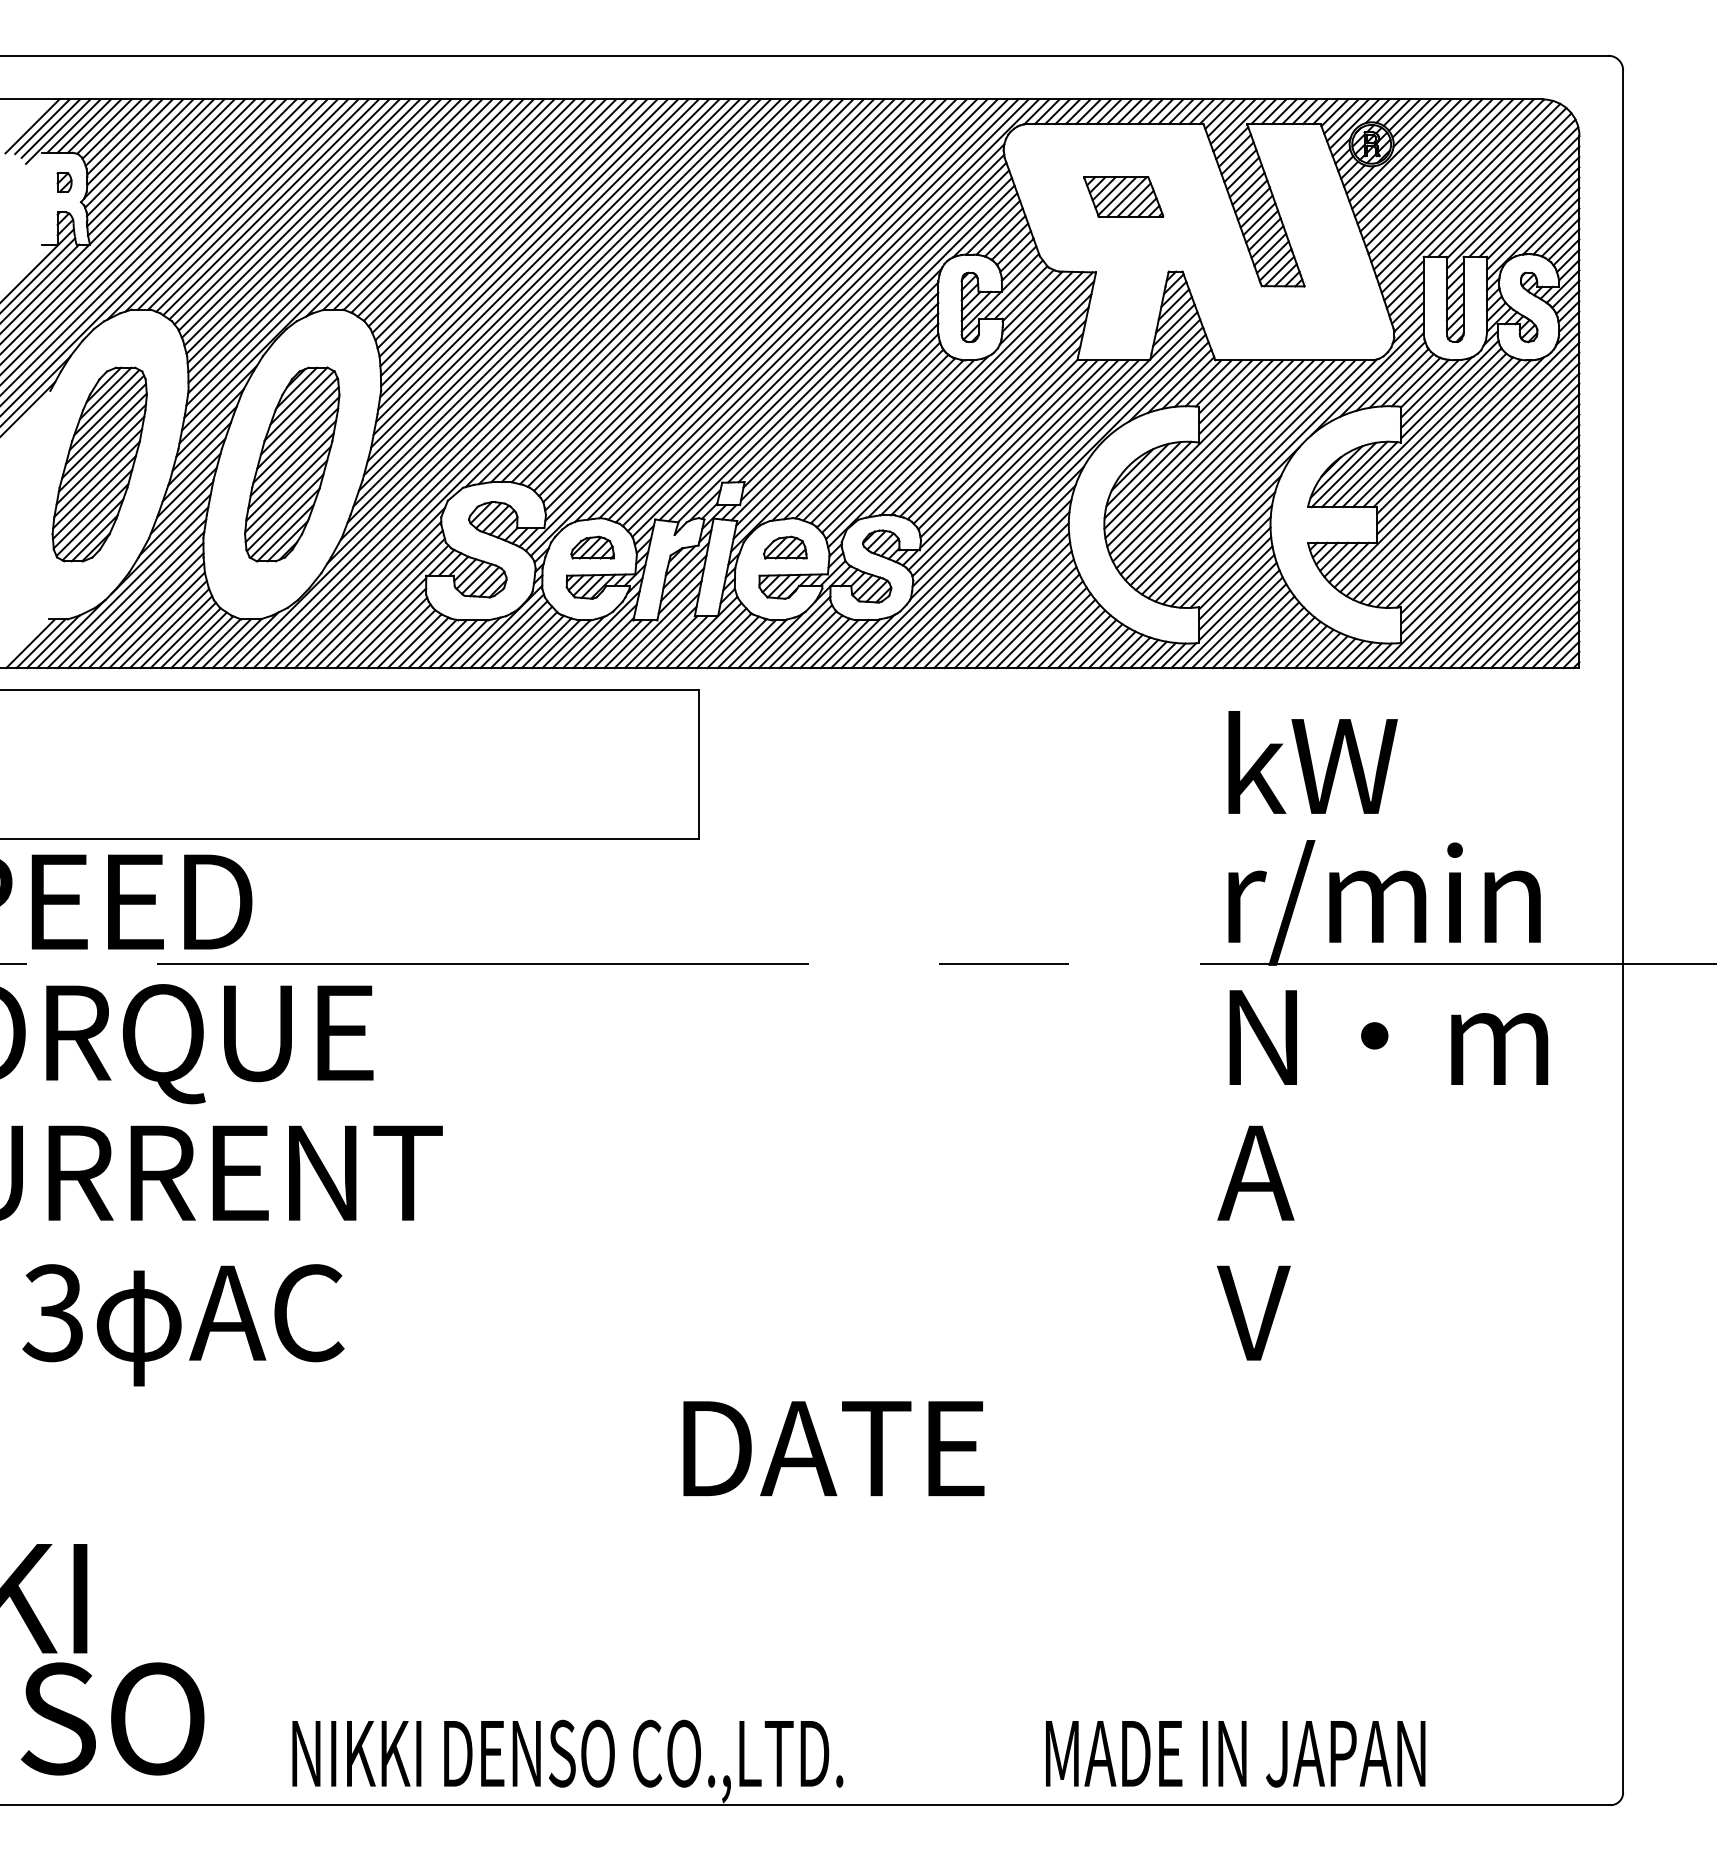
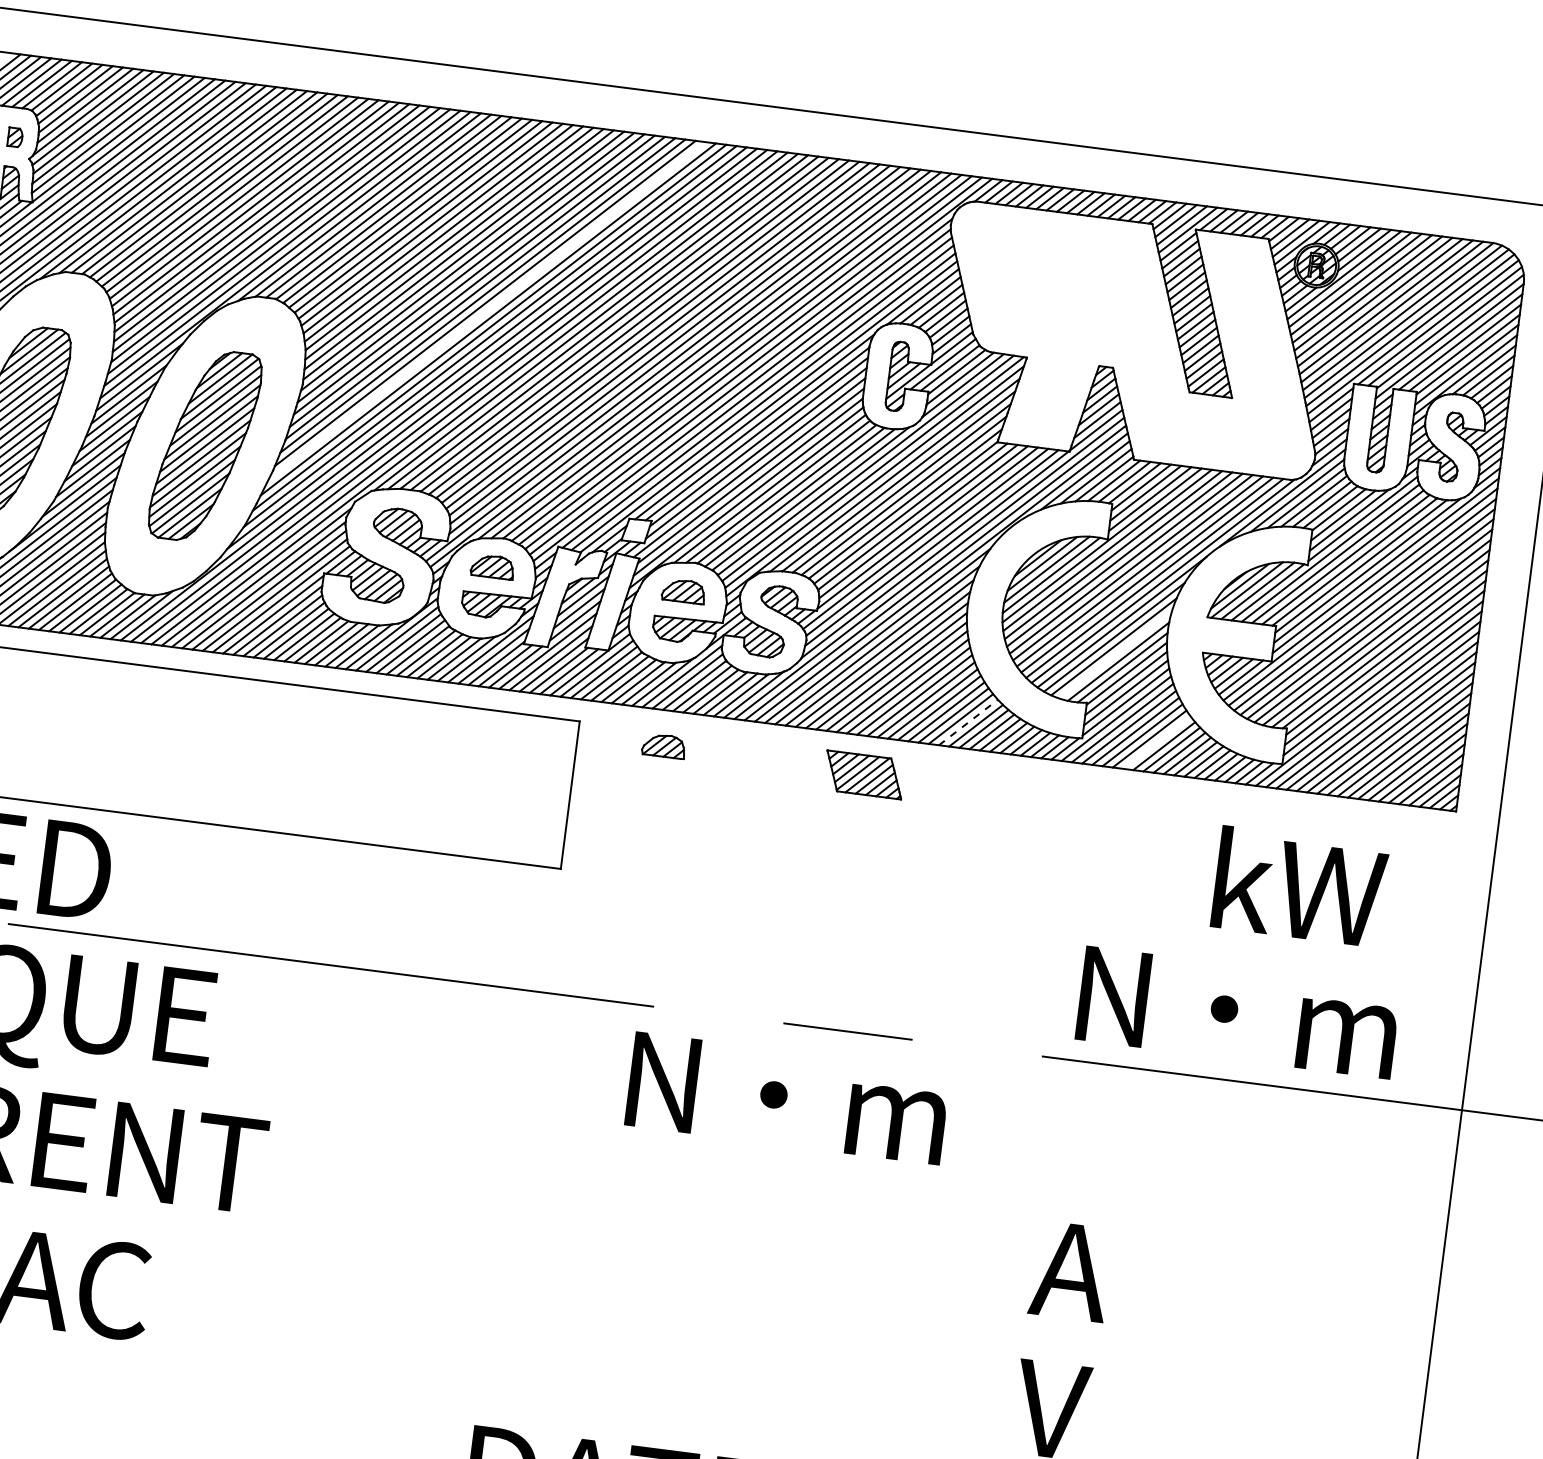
part: (1123, 196) -> (864, 774), moved
line: (554, 294) -> (487, 310), removed
line: (1221, 555) -> (1115, 654), removed
line: (1273, 637) -> (1156, 742), removed
line: (1084, 641) -> (968, 722), solid -> dashed
part: (785, 703) -> (664, 745), added
text: (1312, 762) -> (1299, 886), moved
text: (1388, 902) -> (1237, 1019), r/min -> N・m
text: (1388, 1037) -> (787, 1098), moved

